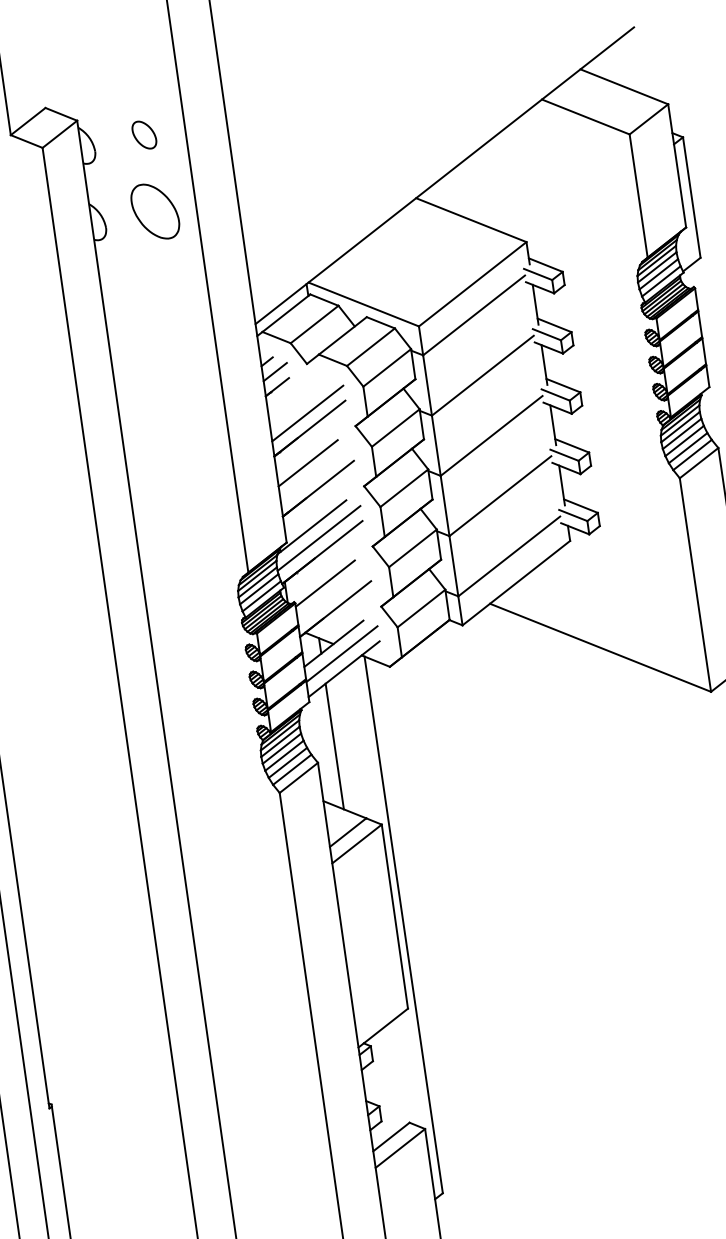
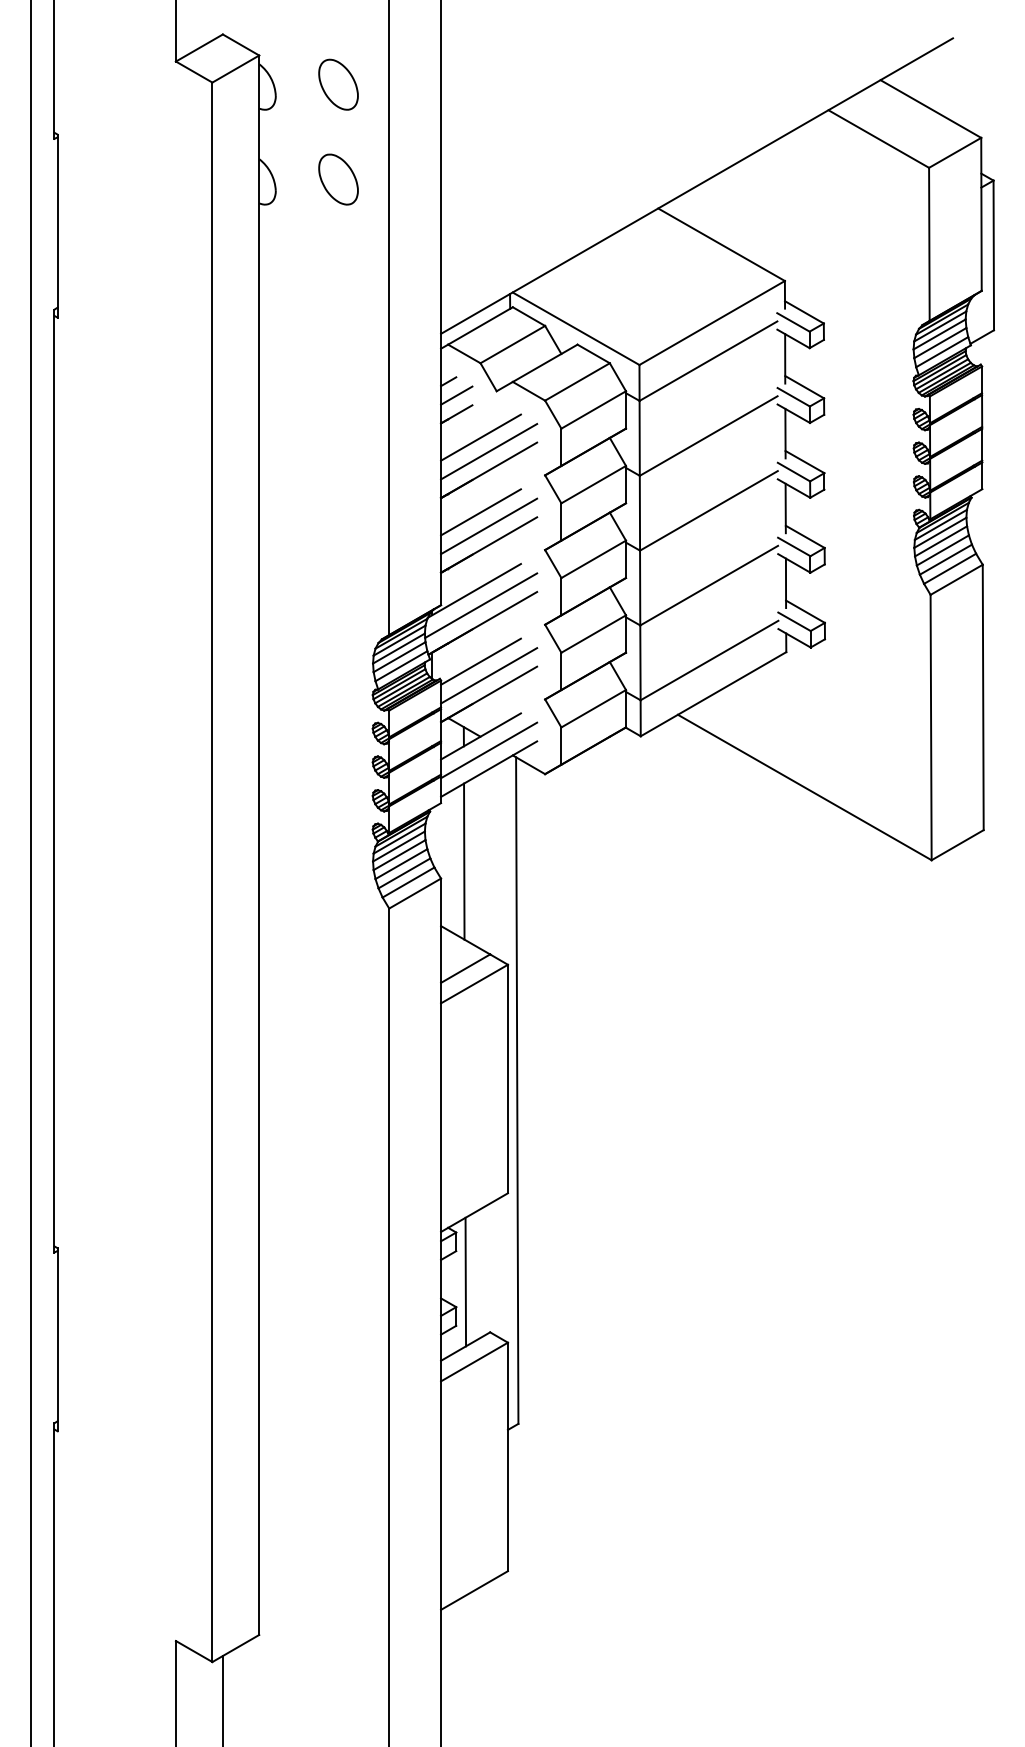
part: (144, 135) -> (338, 84), size x1.43
part: (155, 211) -> (338, 179), size x0.71
line: (299, 403) -> (480, 437), added
line: (316, 473) -> (489, 526), added
line: (333, 593) -> (489, 675), added
line: (383, 1084) -> (465, 1281), added

